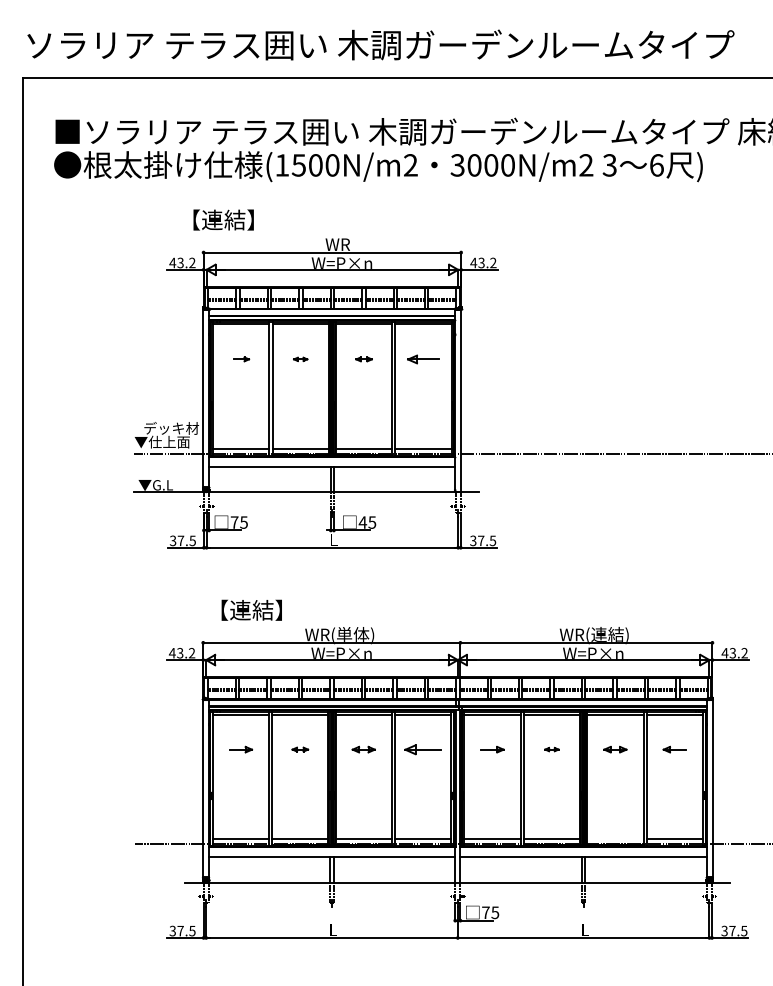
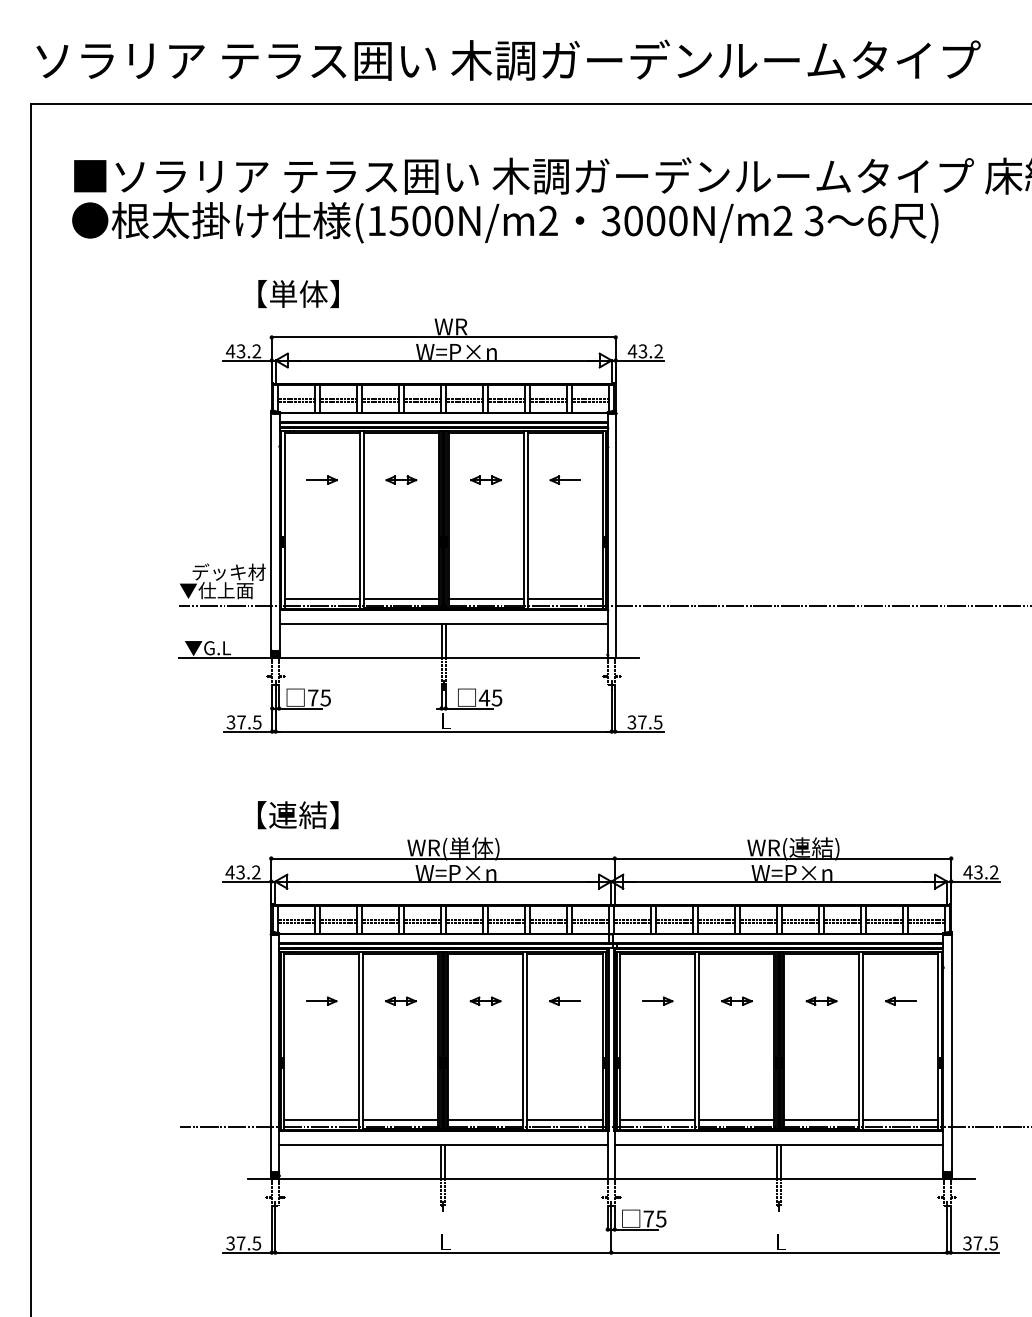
text: (223, 219) -> (298, 293), 【連結】 -> 【単体】
part: (240, 358) -> (321, 479), size x1.43
part: (300, 358) -> (401, 479), size x1.67
part: (363, 358) -> (485, 479), size x1.43
part: (422, 358) -> (564, 479), size x0.71
text: (252, 610) -> (298, 815), moved
part: (300, 749) -> (400, 1000), size x1.43
part: (422, 749) -> (564, 1000), size x0.62
part: (551, 749) -> (736, 1000), size x1.67
line: (615, 838) -> (821, 1120), added

